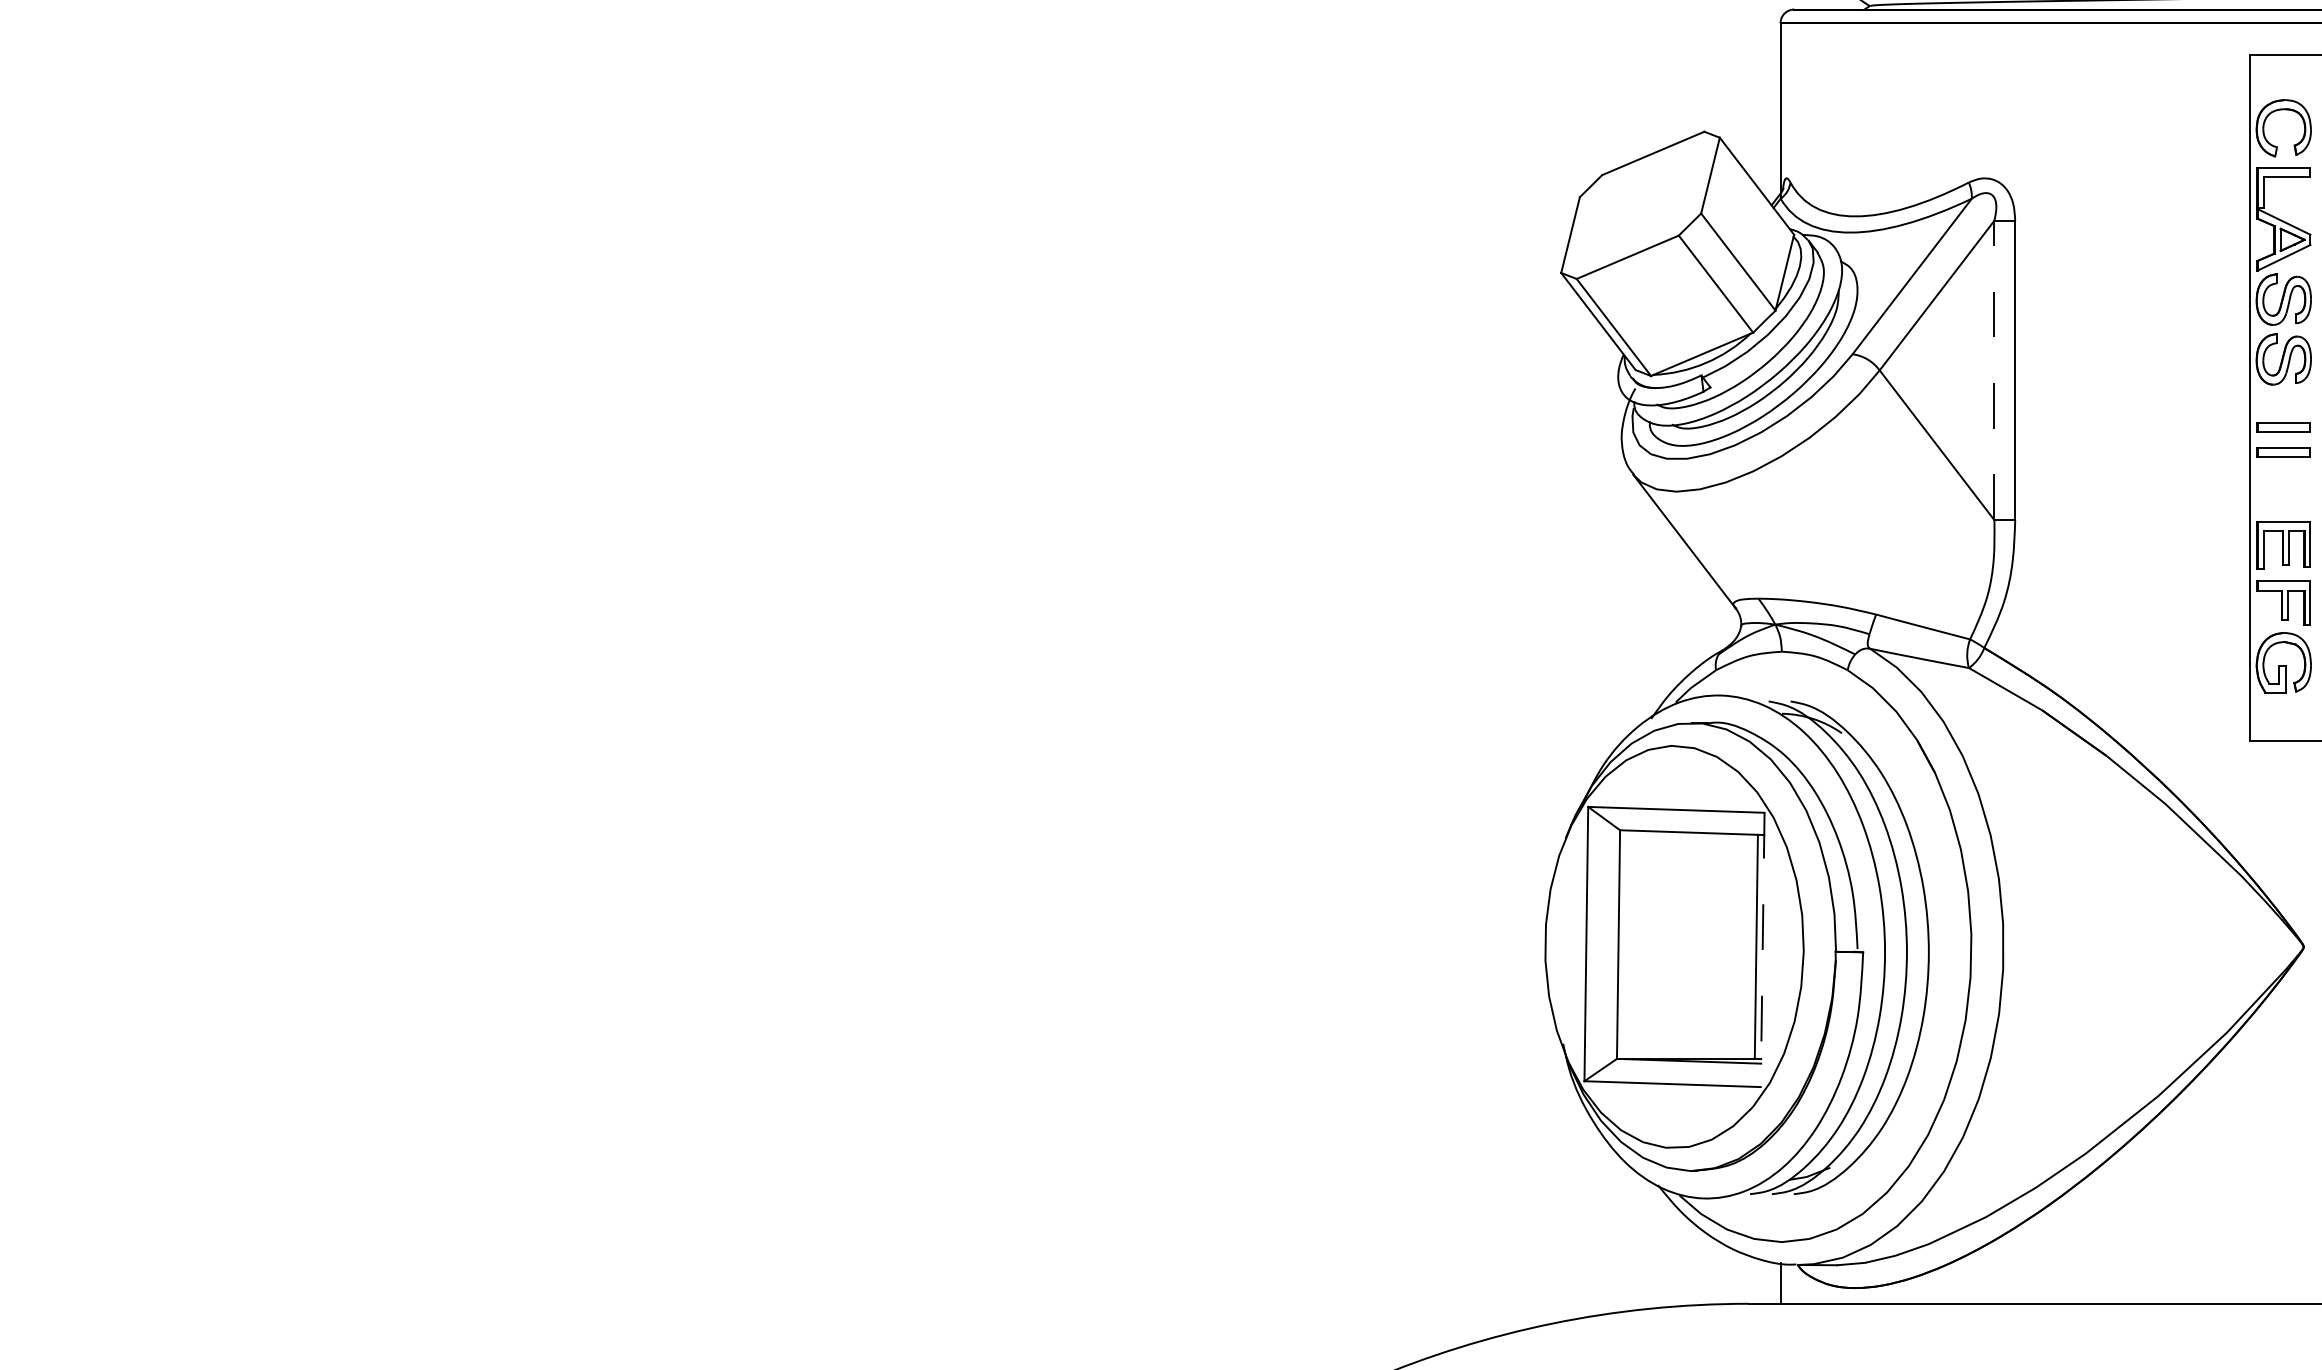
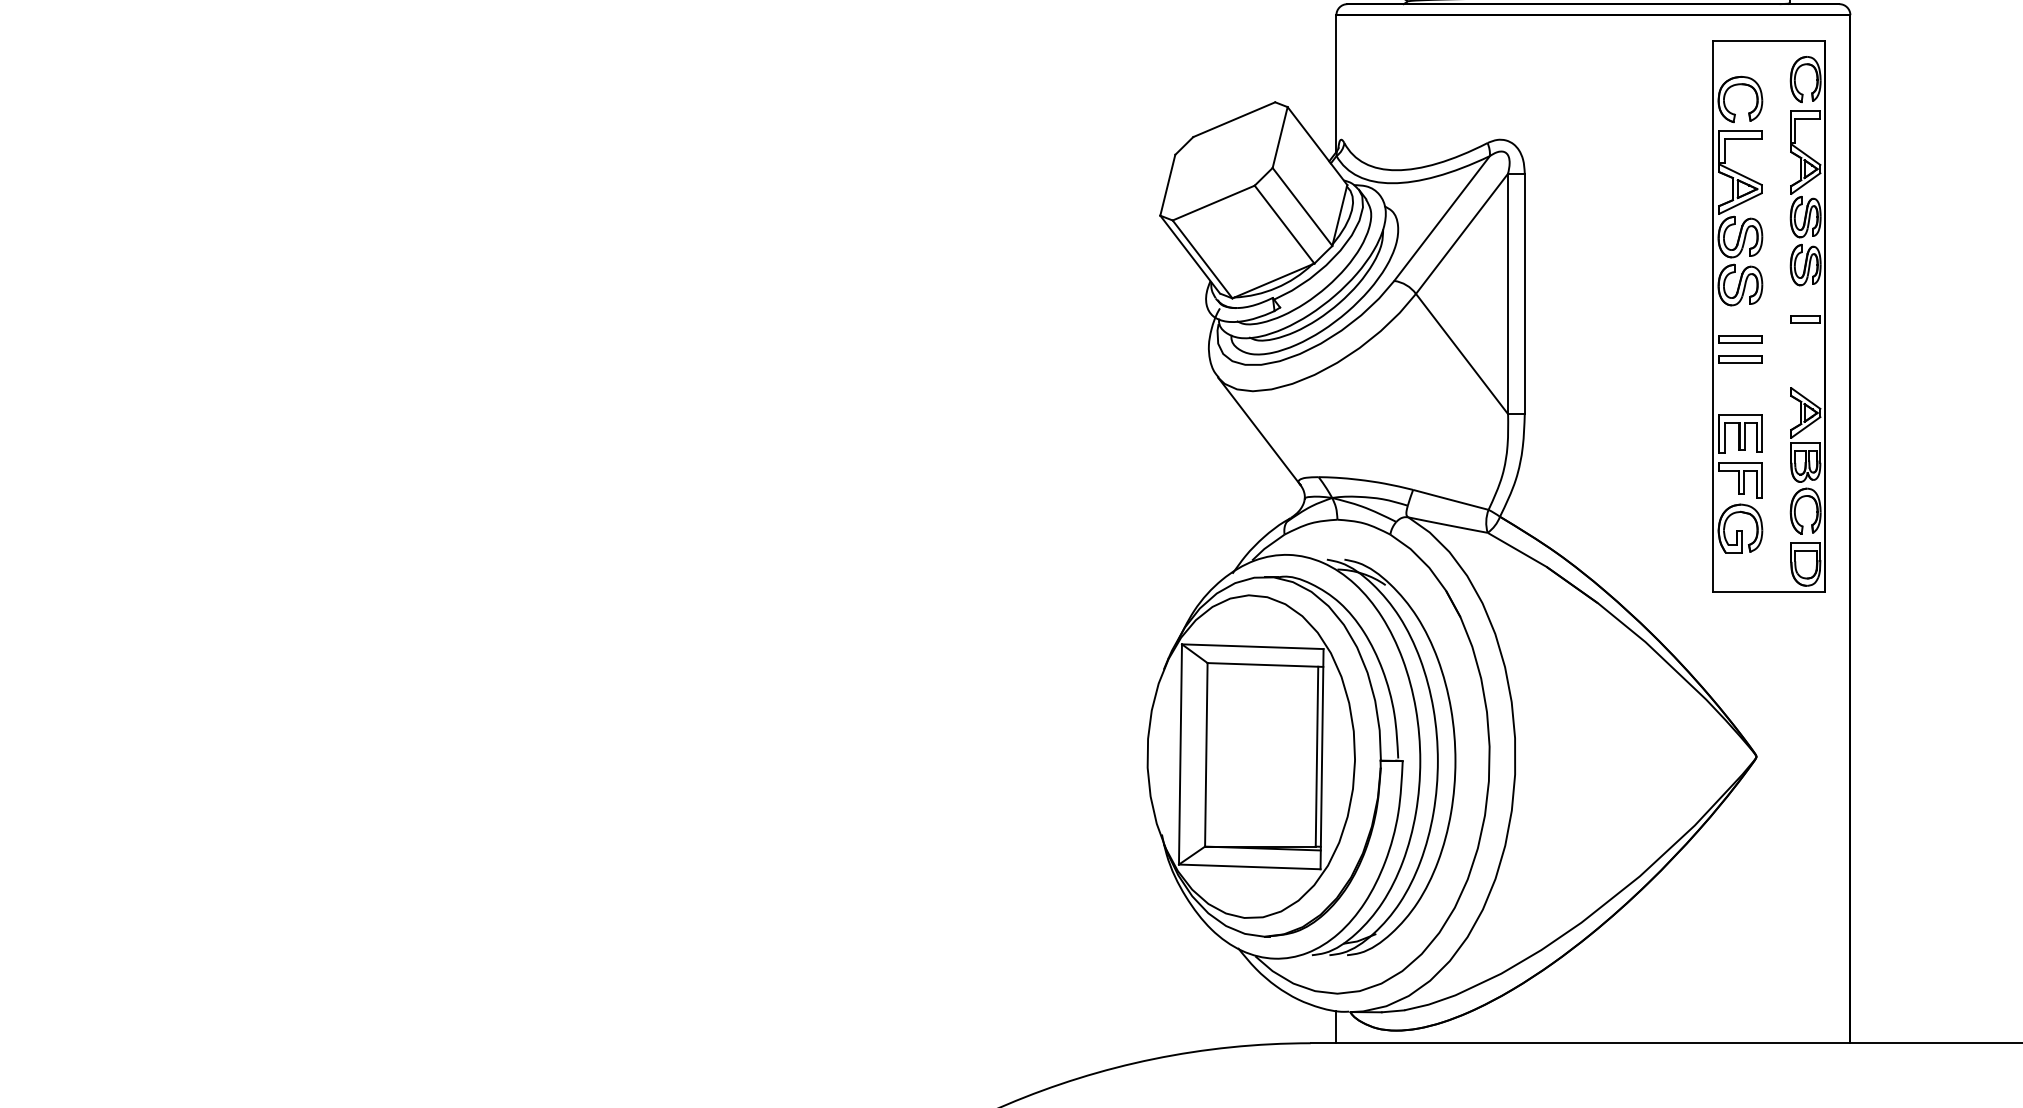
line: (1994, 369) -> (1508, 293), dashed -> solid
line: (1763, 950) -> (1322, 759), dashed -> solid

